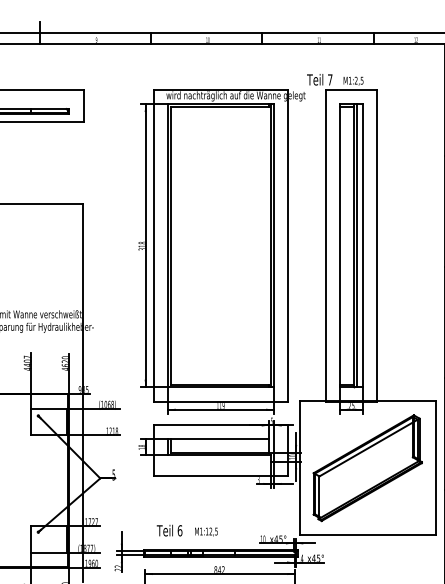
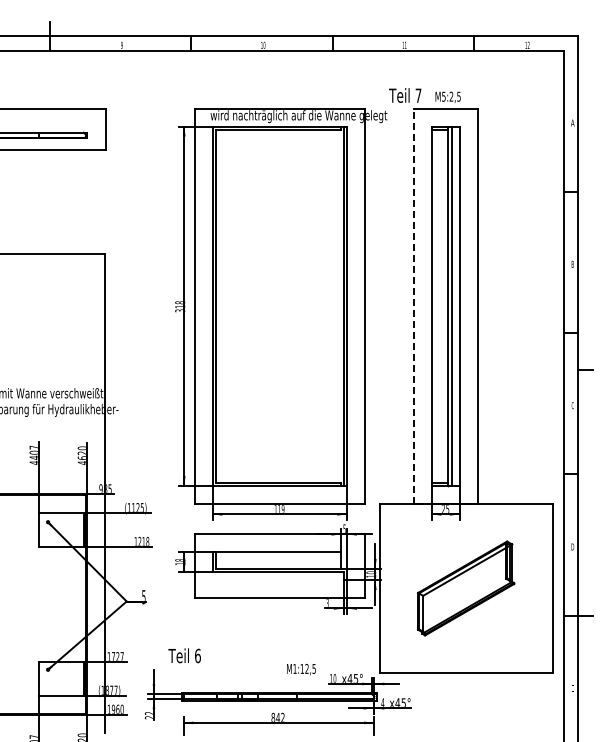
text: (349, 80) -> (443, 96), M1:2,5 -> M5:2,5
line: (326, 245) -> (413, 306), solid -> dashed
text: (108, 404) -> (137, 507), (1068) -> (1125)
part: (367, 468) -> (465, 588), size x0.7
text: (169, 530) -> (184, 655), moved
text: (206, 531) -> (301, 669), moved

